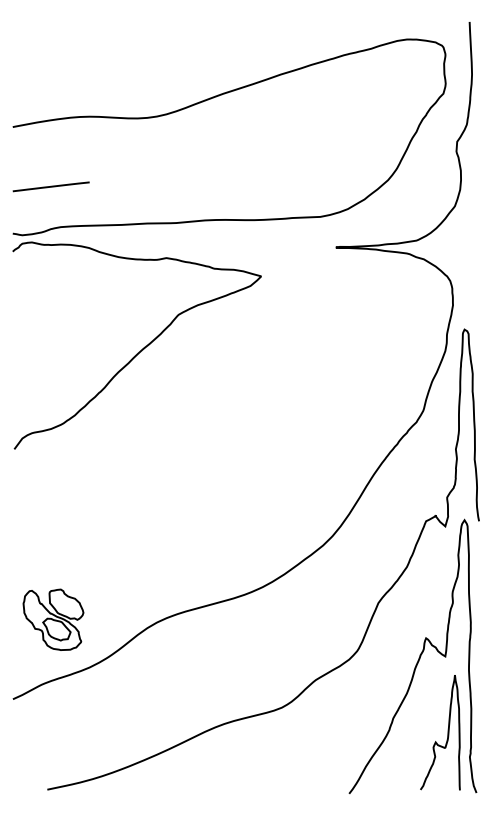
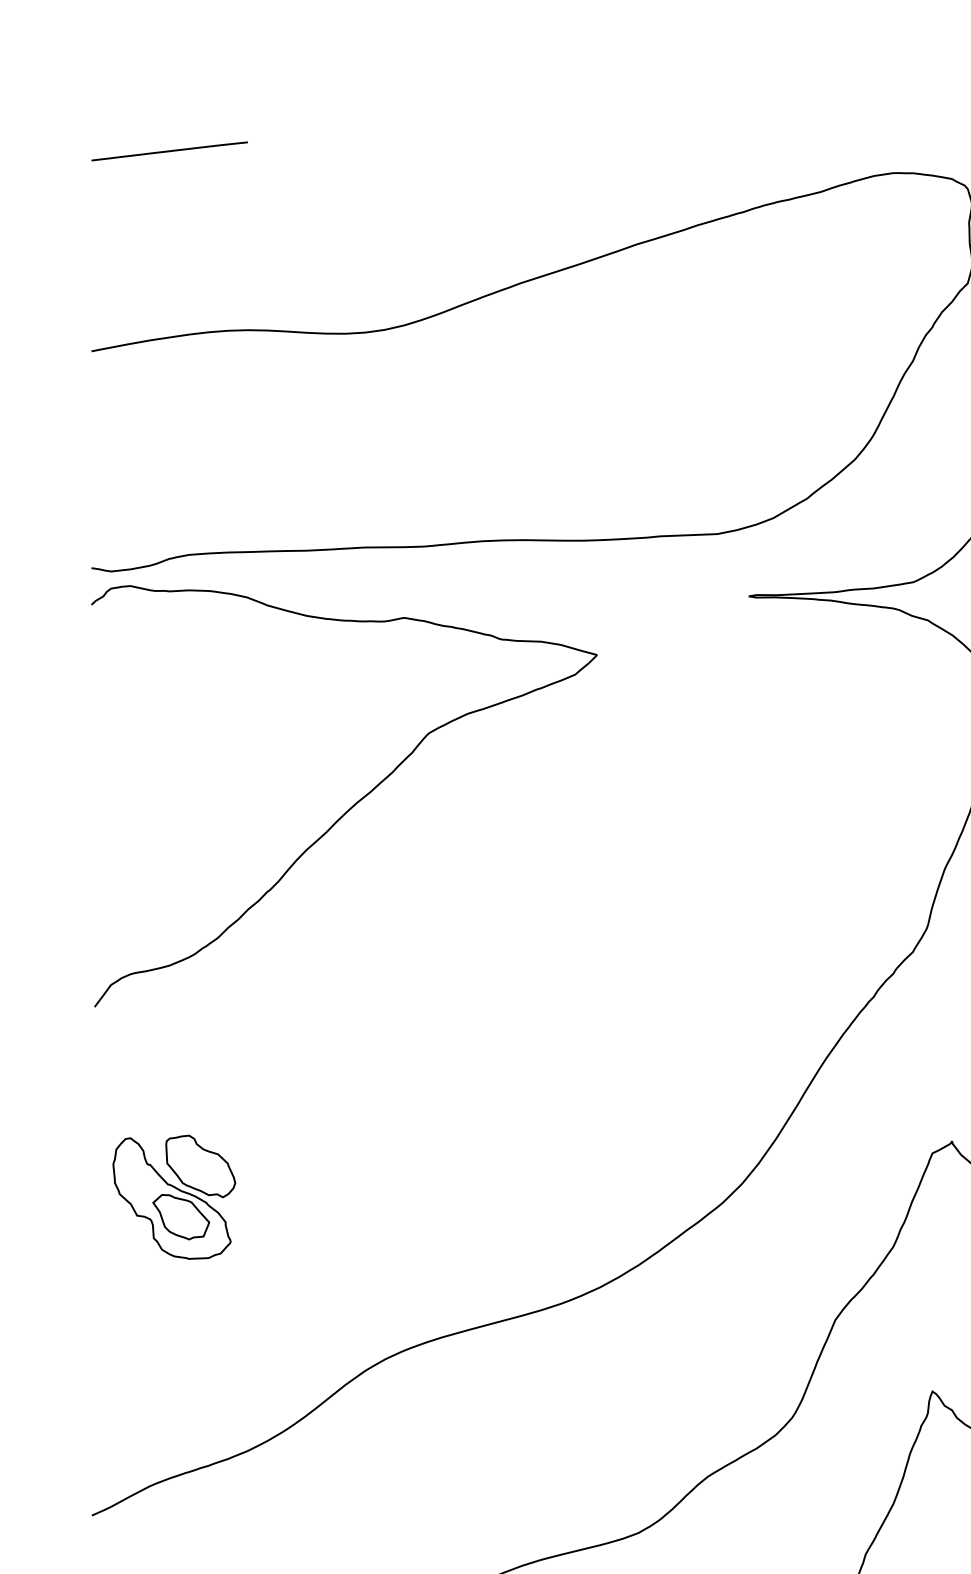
line: (50, 186) -> (168, 150), moved
part: (53, 619) -> (174, 1196), moved

